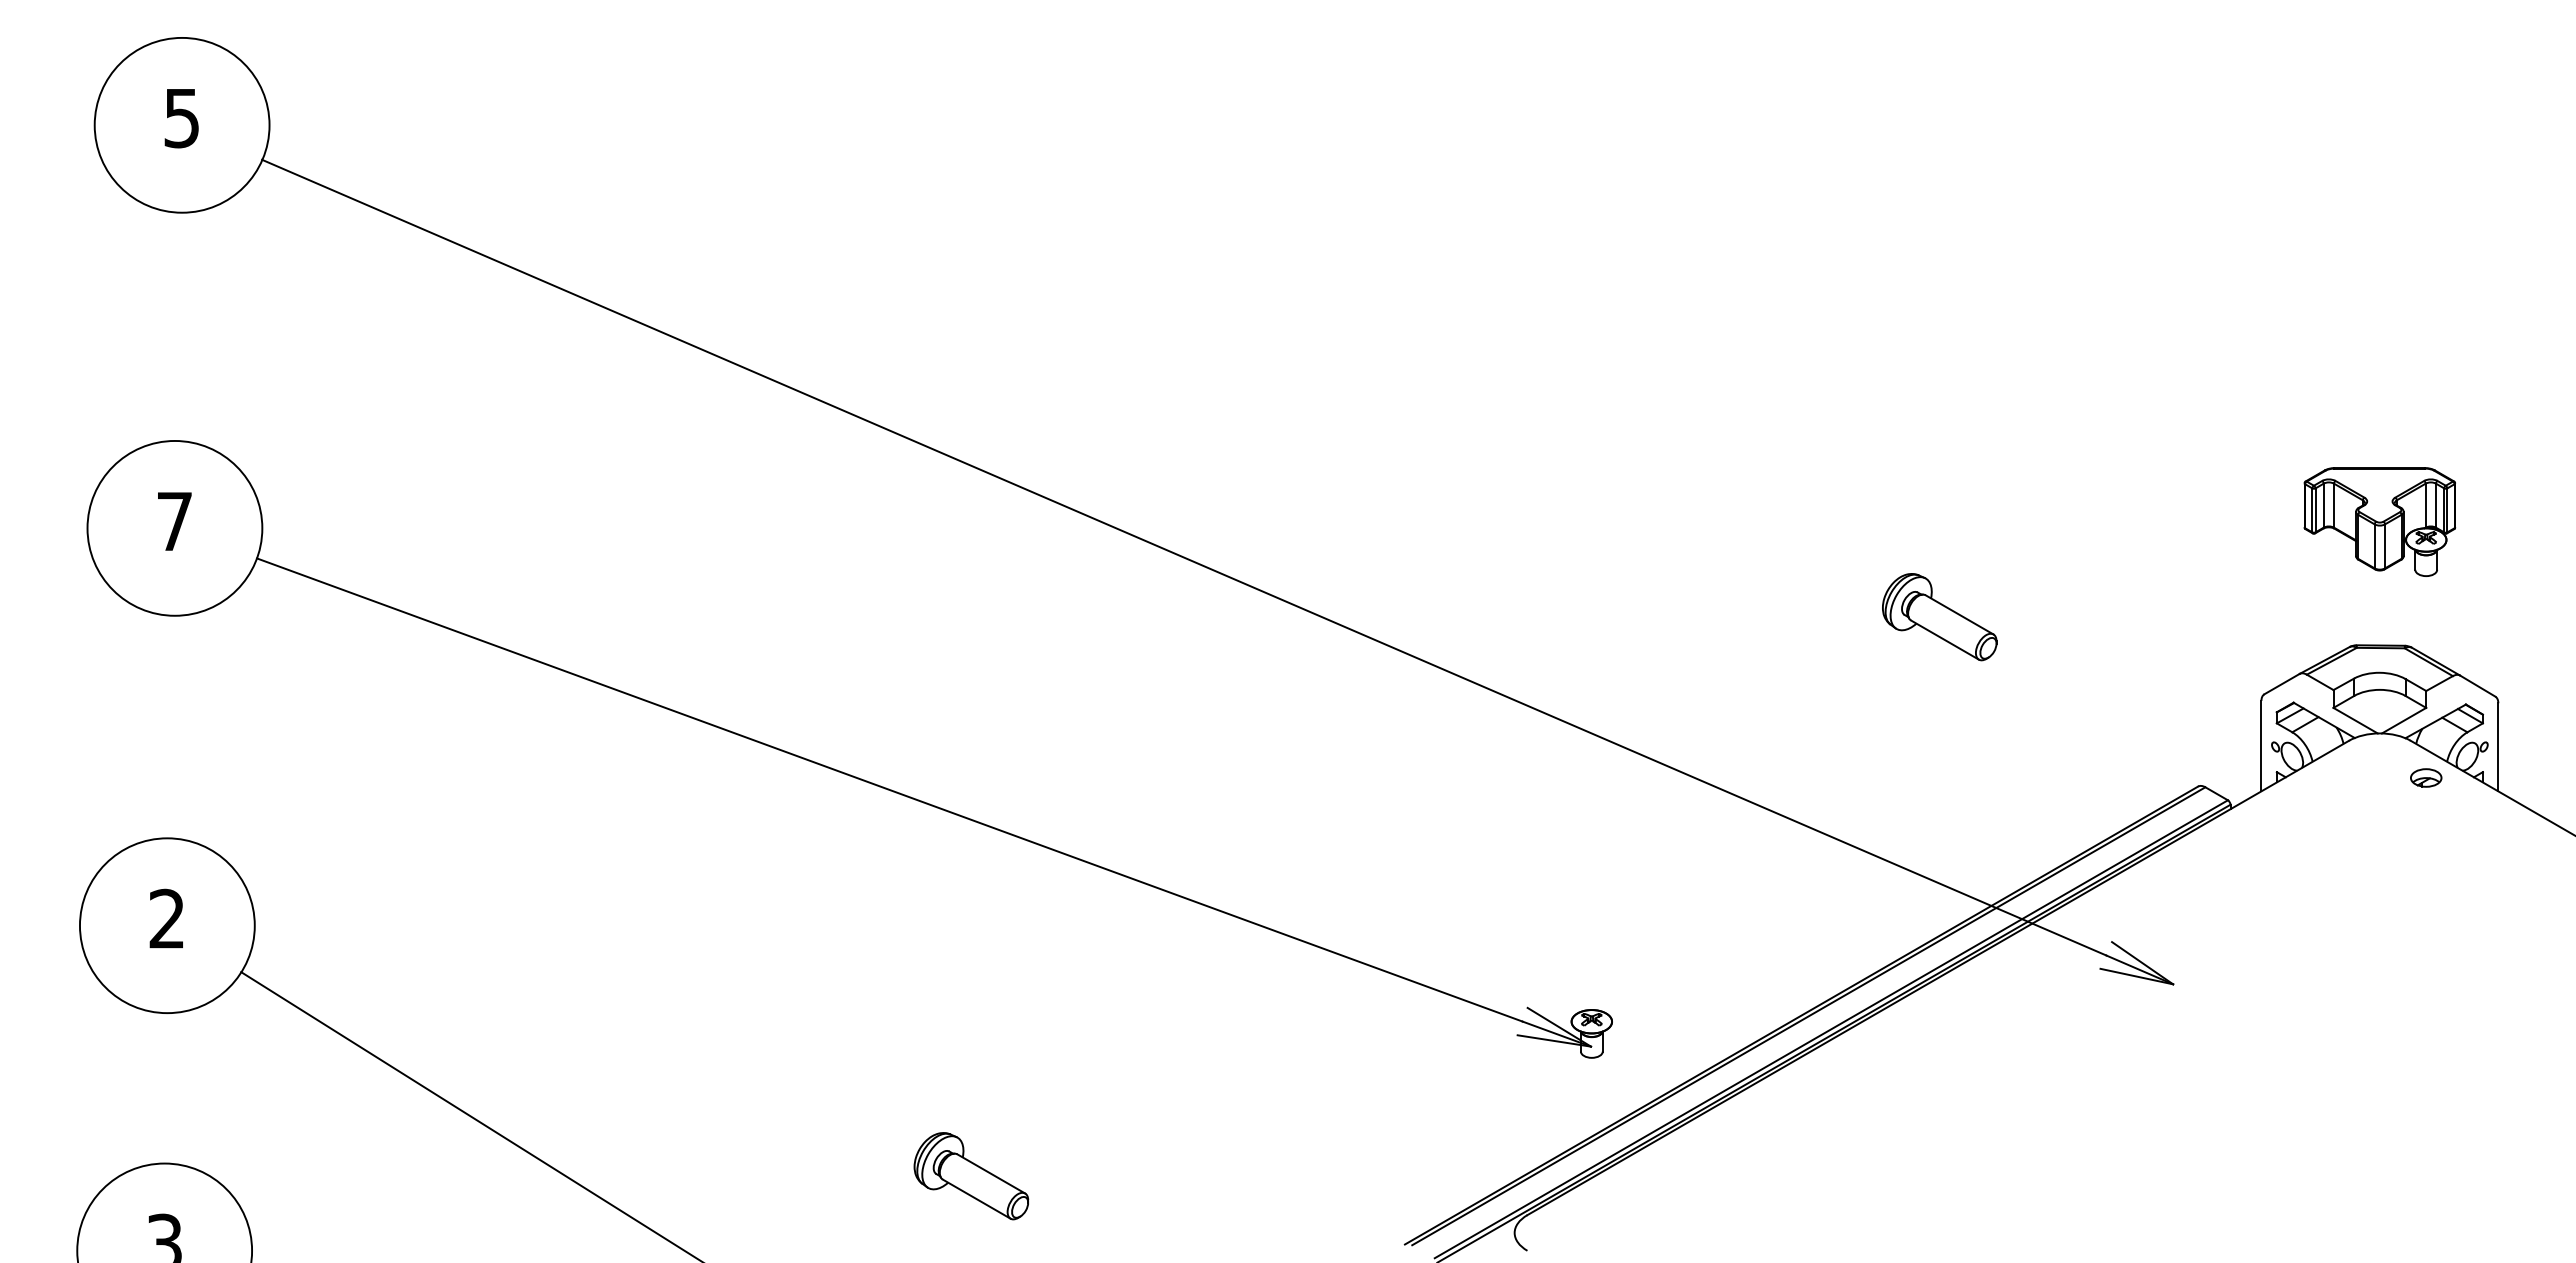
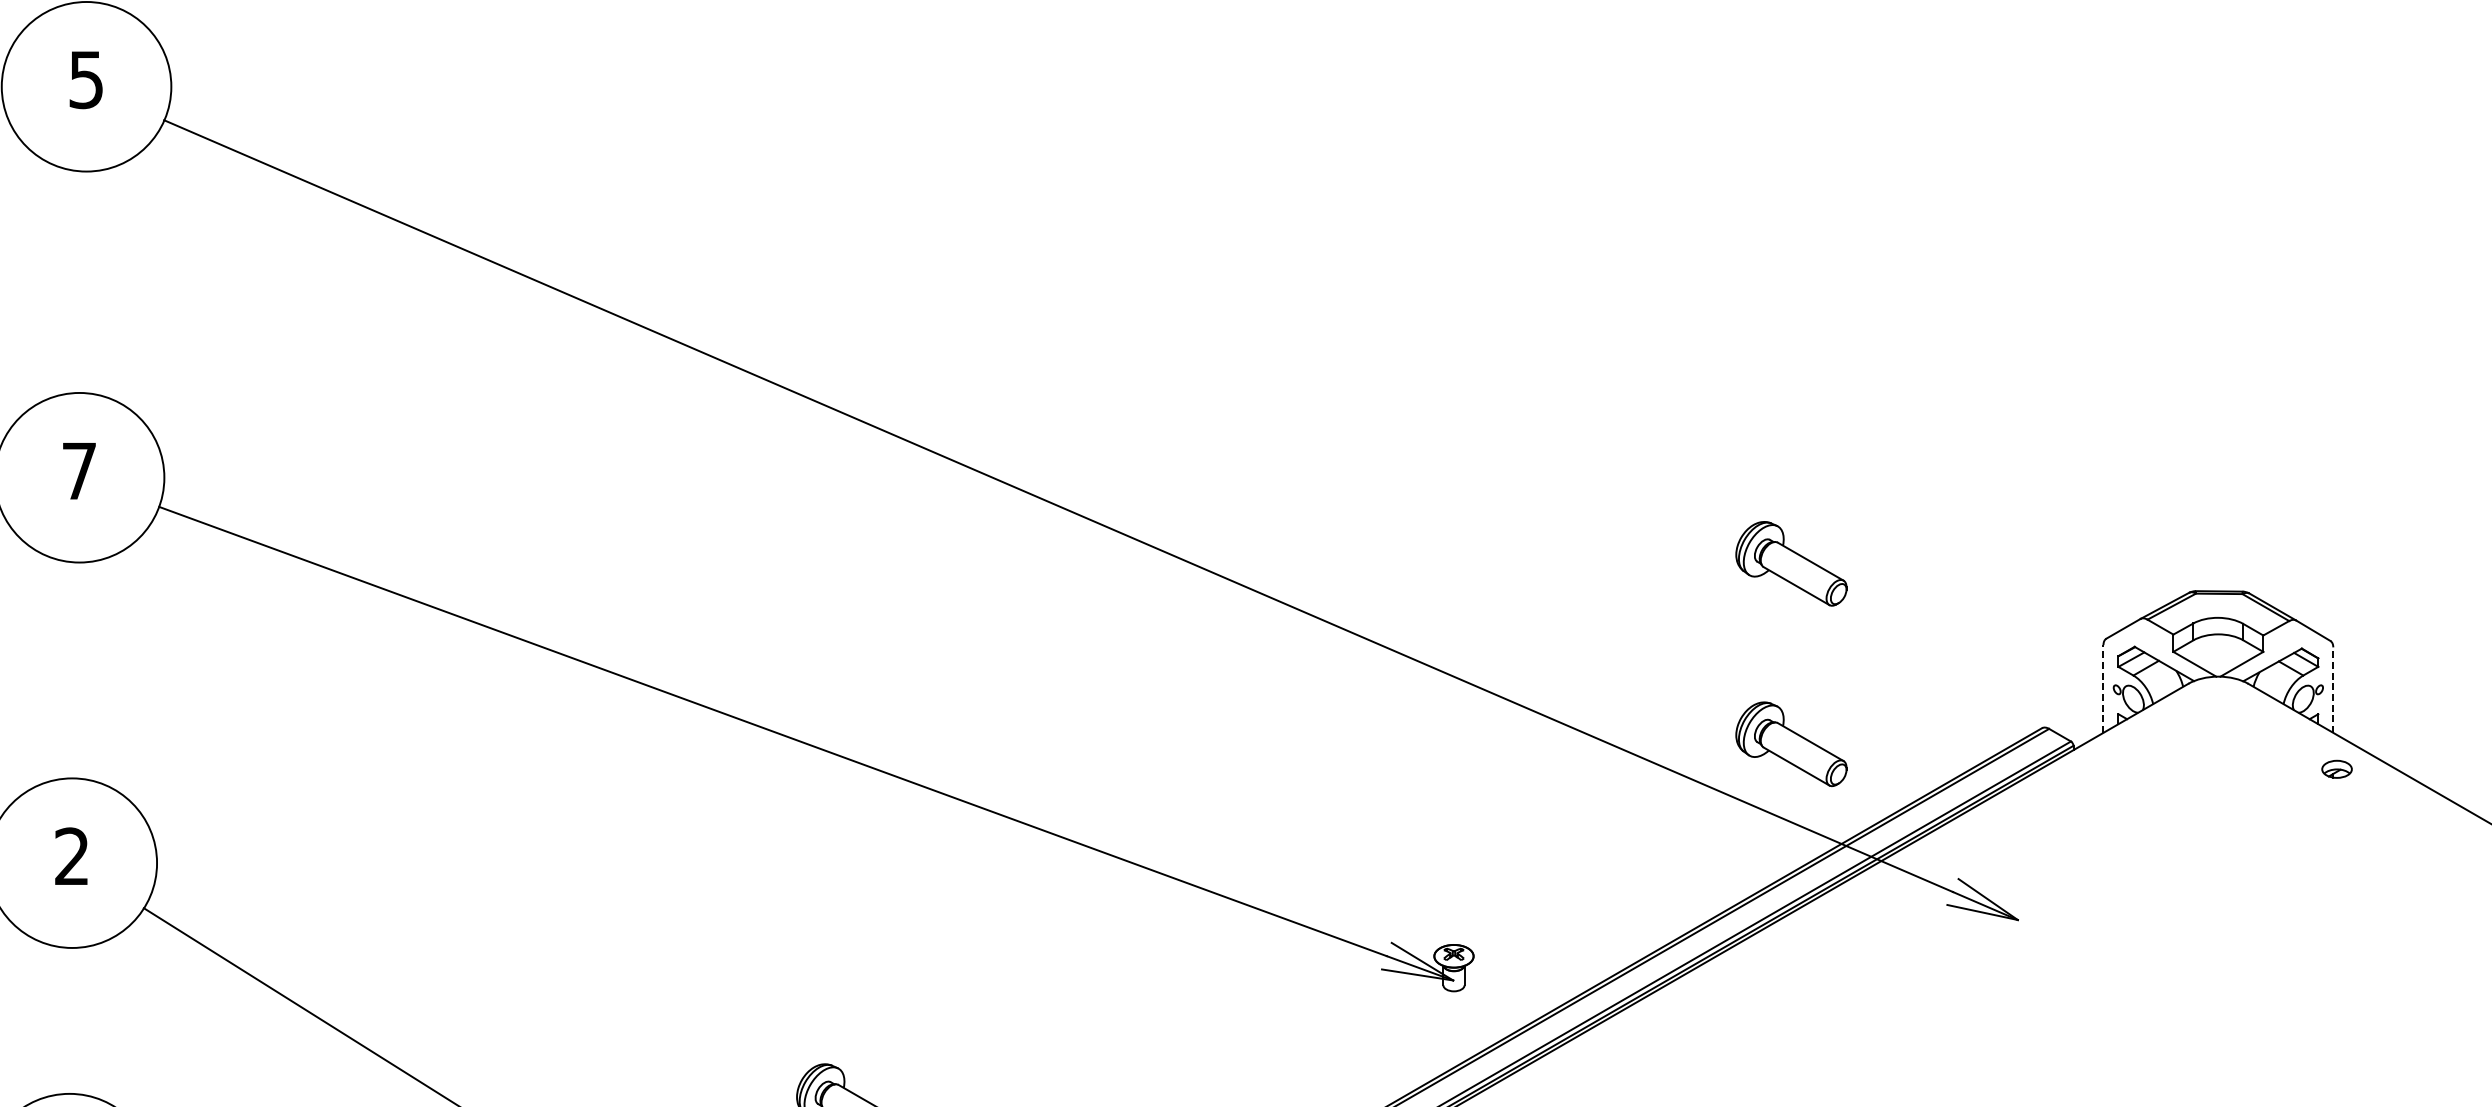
part: (2379, 521) -> (2218, 471), removed
line: (2261, 745) -> (2103, 688), solid -> dashed
line: (2498, 746) -> (2333, 689), solid -> dashed
part: (2426, 777) -> (2337, 768), moved
part: (1939, 803) -> (1791, 744), added

